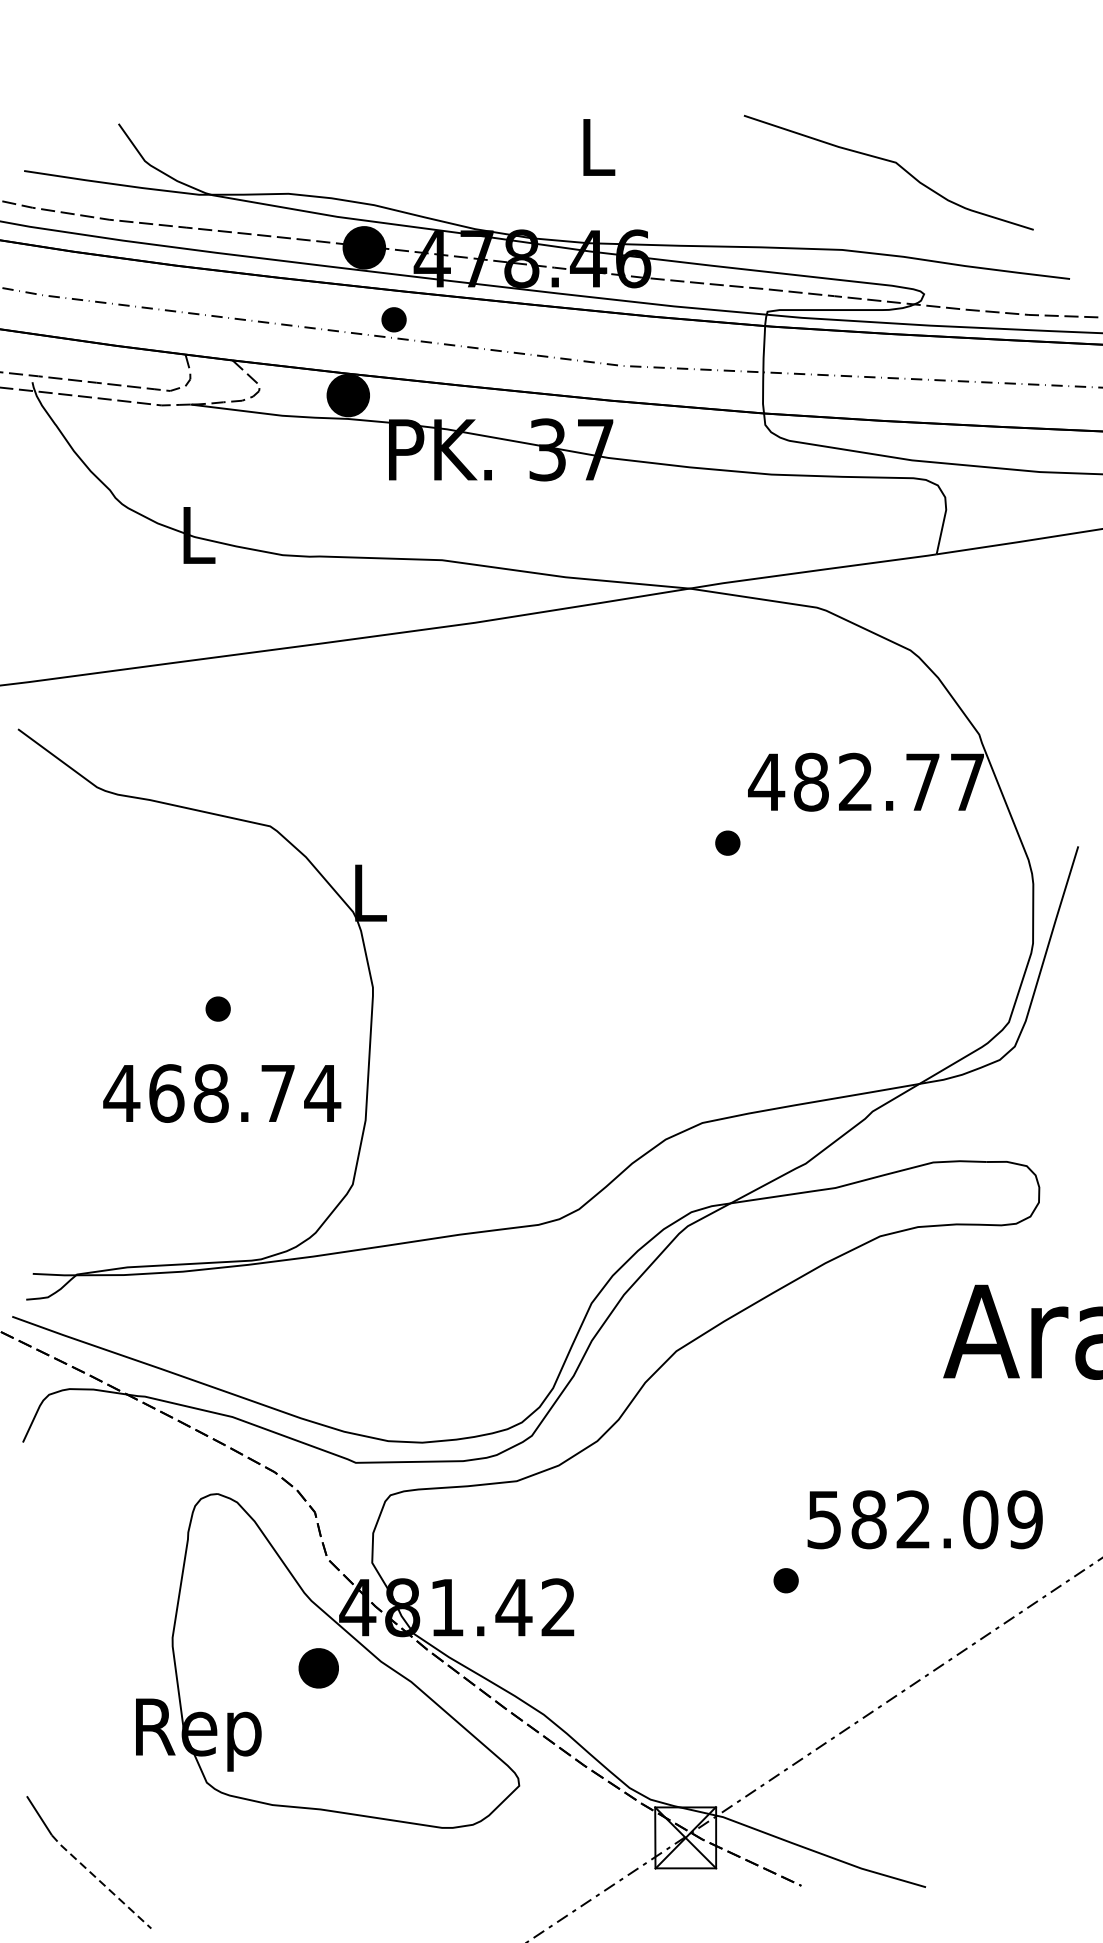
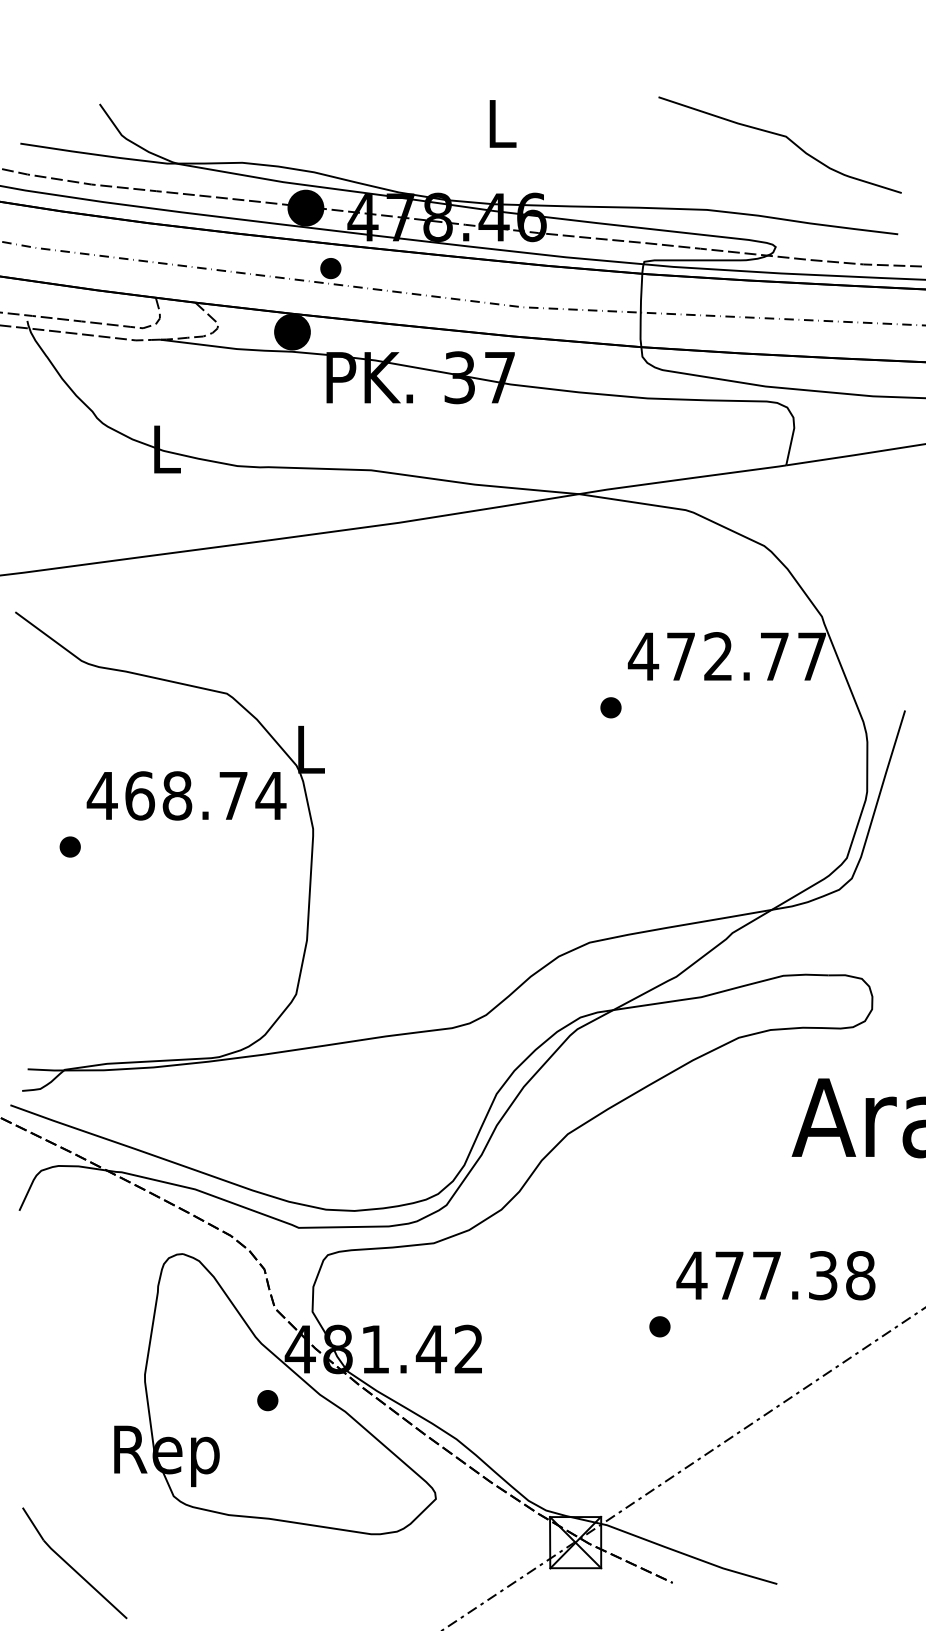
curve: (889, 162) -> (780, 136), moved
text: (810, 782) -> (680, 656), 482.77 -> 472.77
part: (217, 1008) -> (69, 846), moved
text: (222, 1093) -> (186, 795), moved
text: (923, 1519) -> (775, 1275), 582.09 -> 477.38
part: (318, 1668) -> (267, 1400), size x0.62
line: (100, 1881) -> (84, 1579), dashed -> solid

